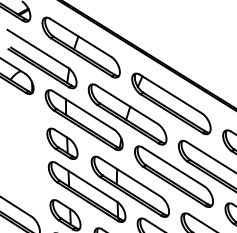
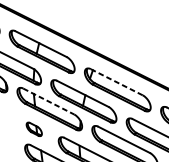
line: (171, 94) -> (117, 82), solid -> dashed
line: (83, 110) -> (48, 101), solid -> dashed
part: (62, 143) -> (34, 129), size x0.6

